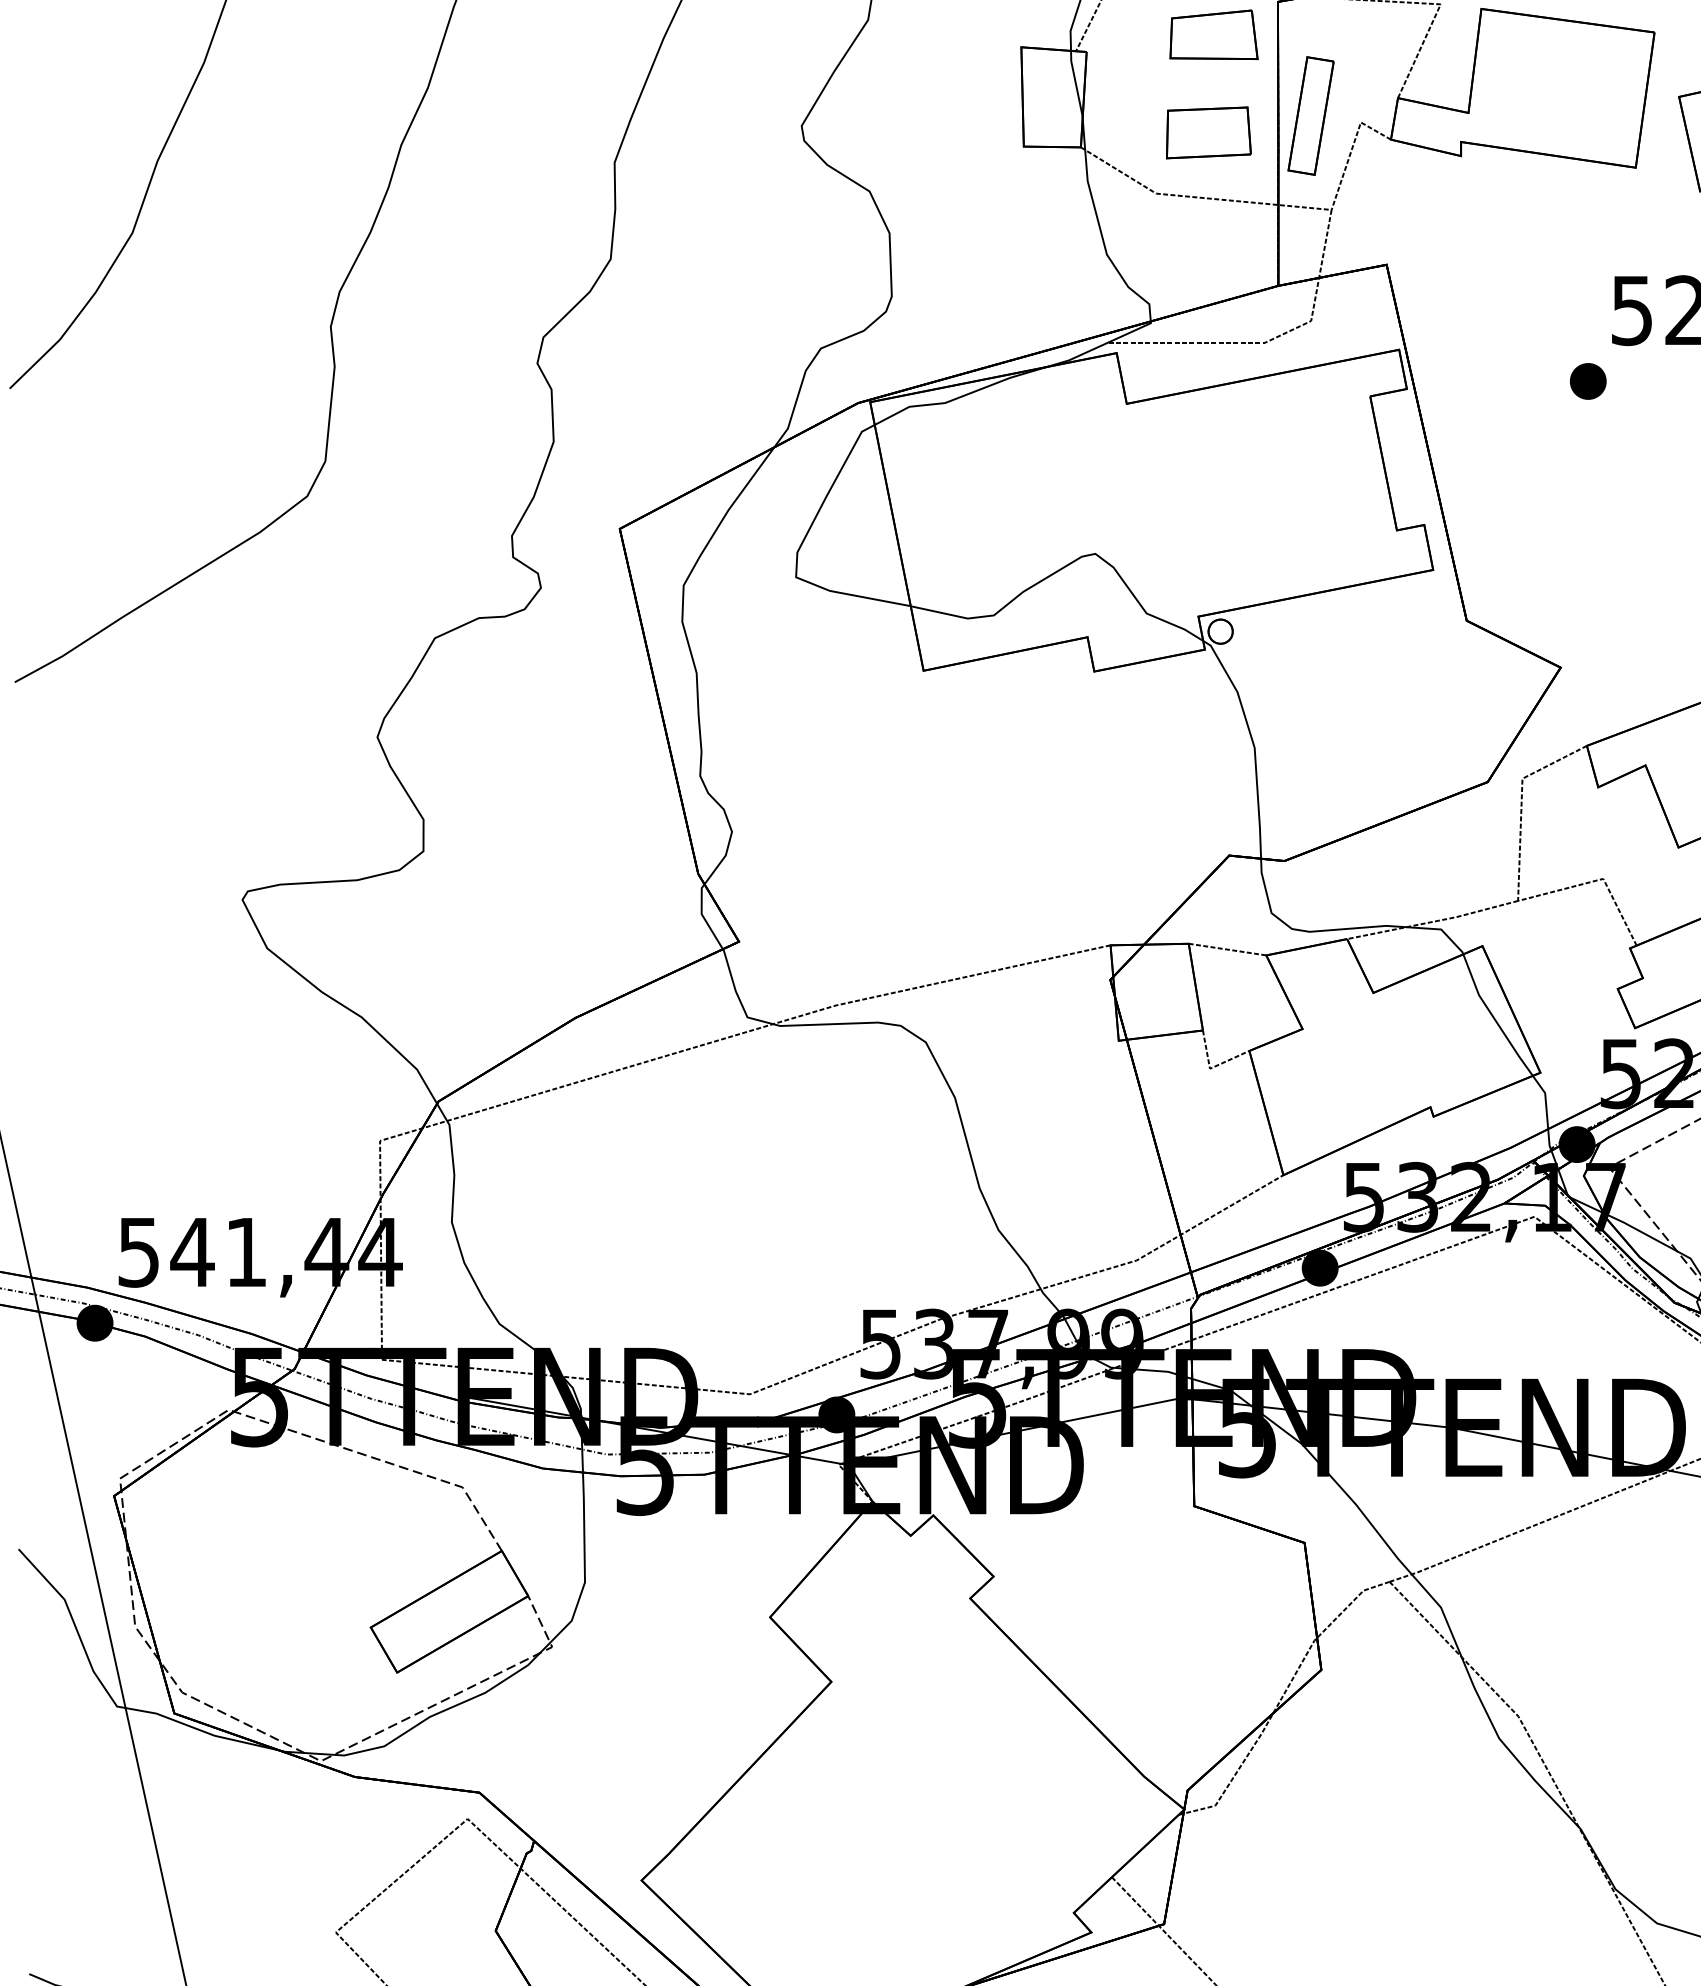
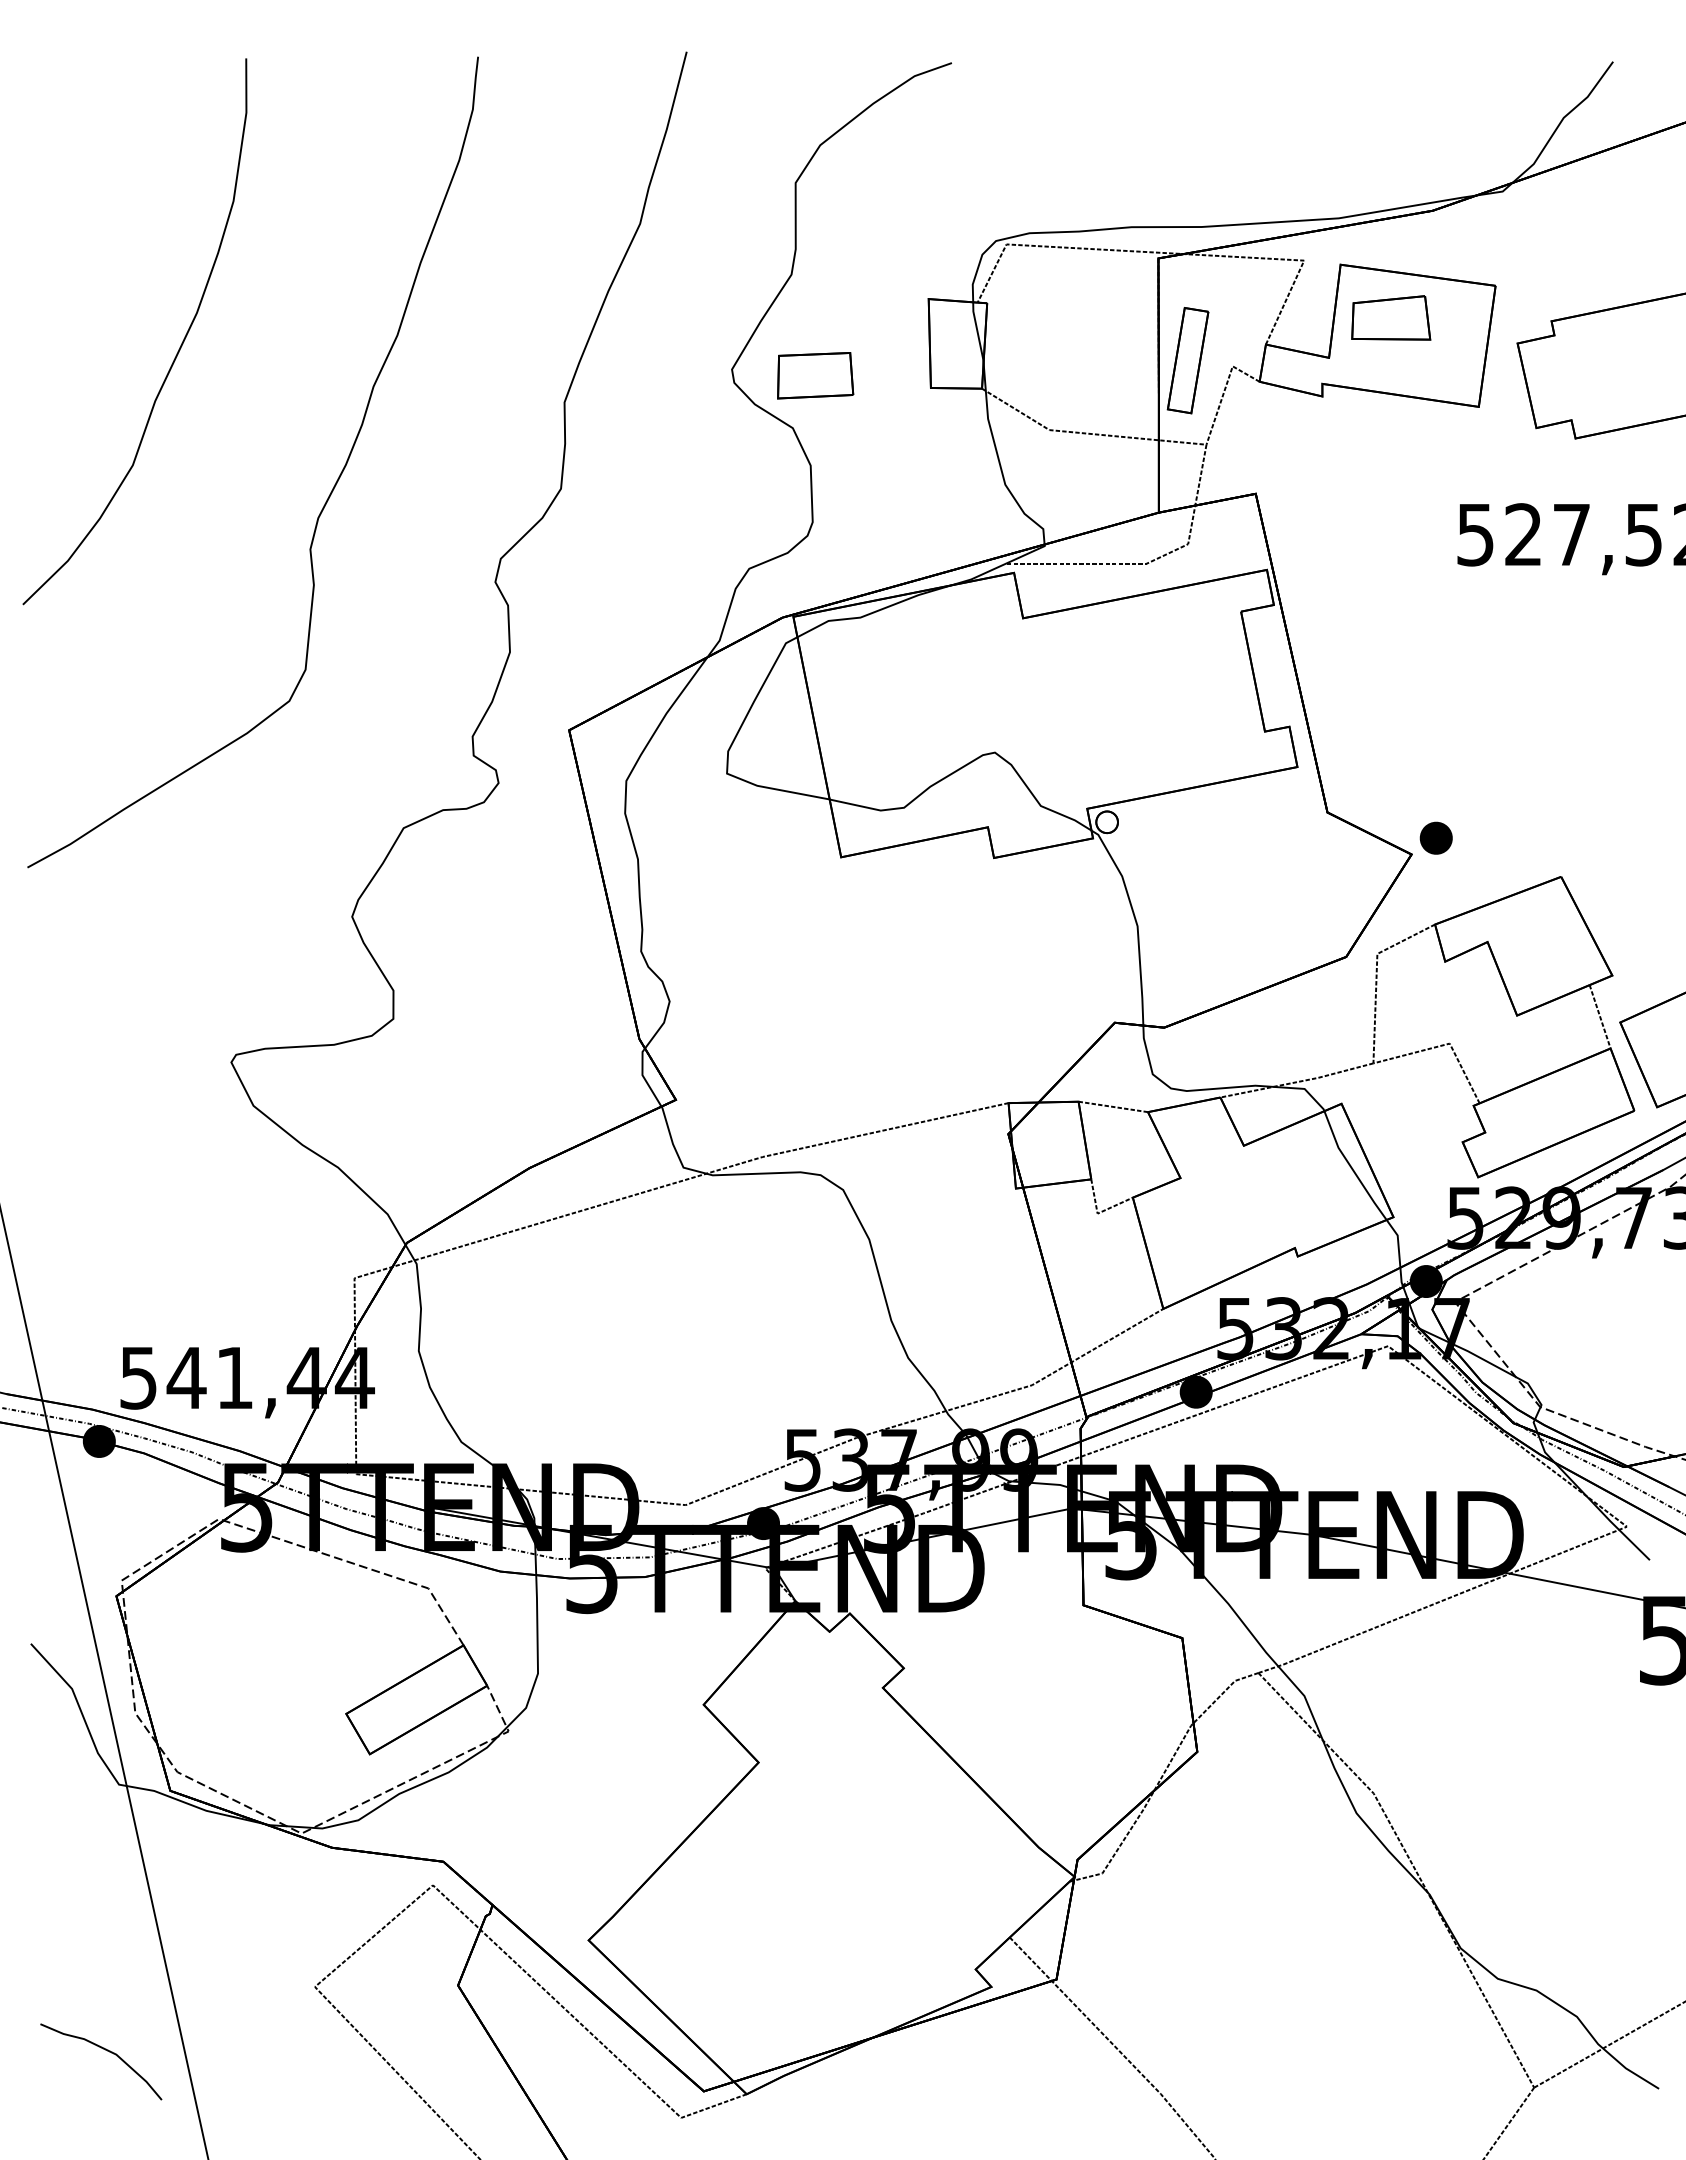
part: (1214, 34) -> (1391, 317), moved
part: (1208, 132) -> (815, 375), moved
part: (1587, 380) -> (1435, 837), moved

